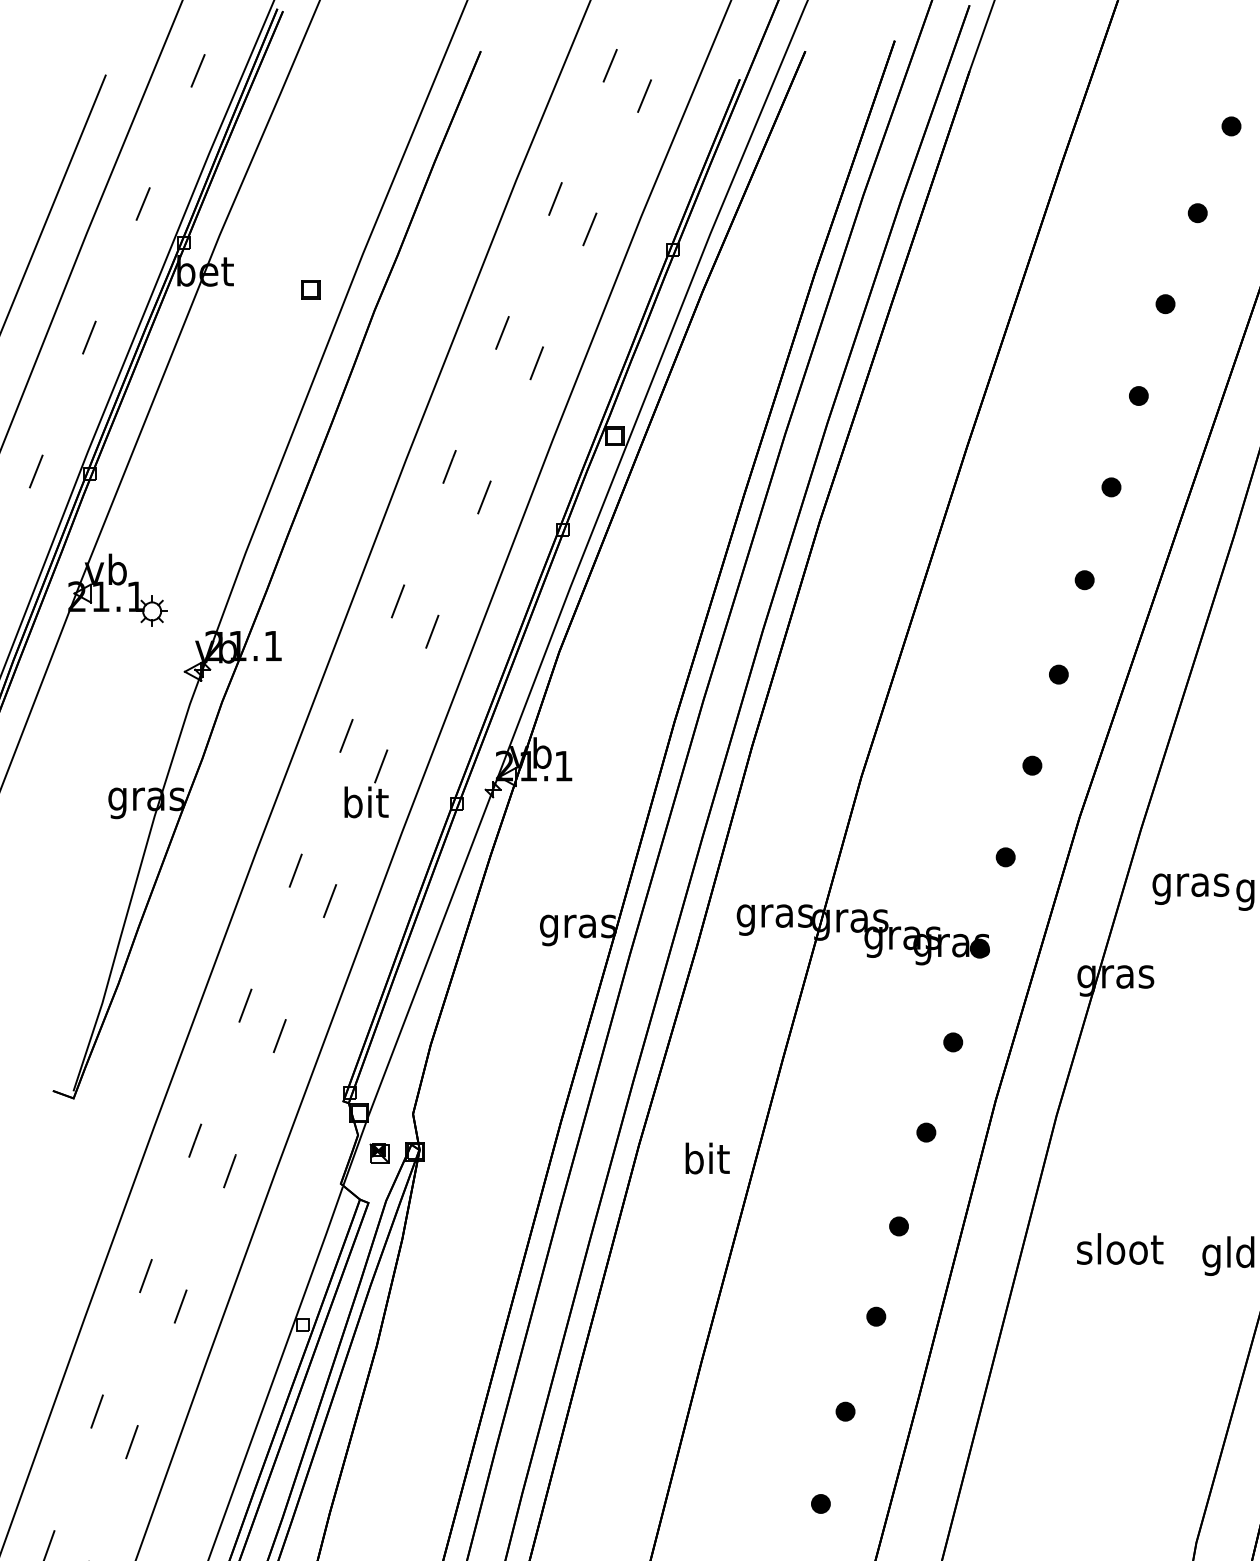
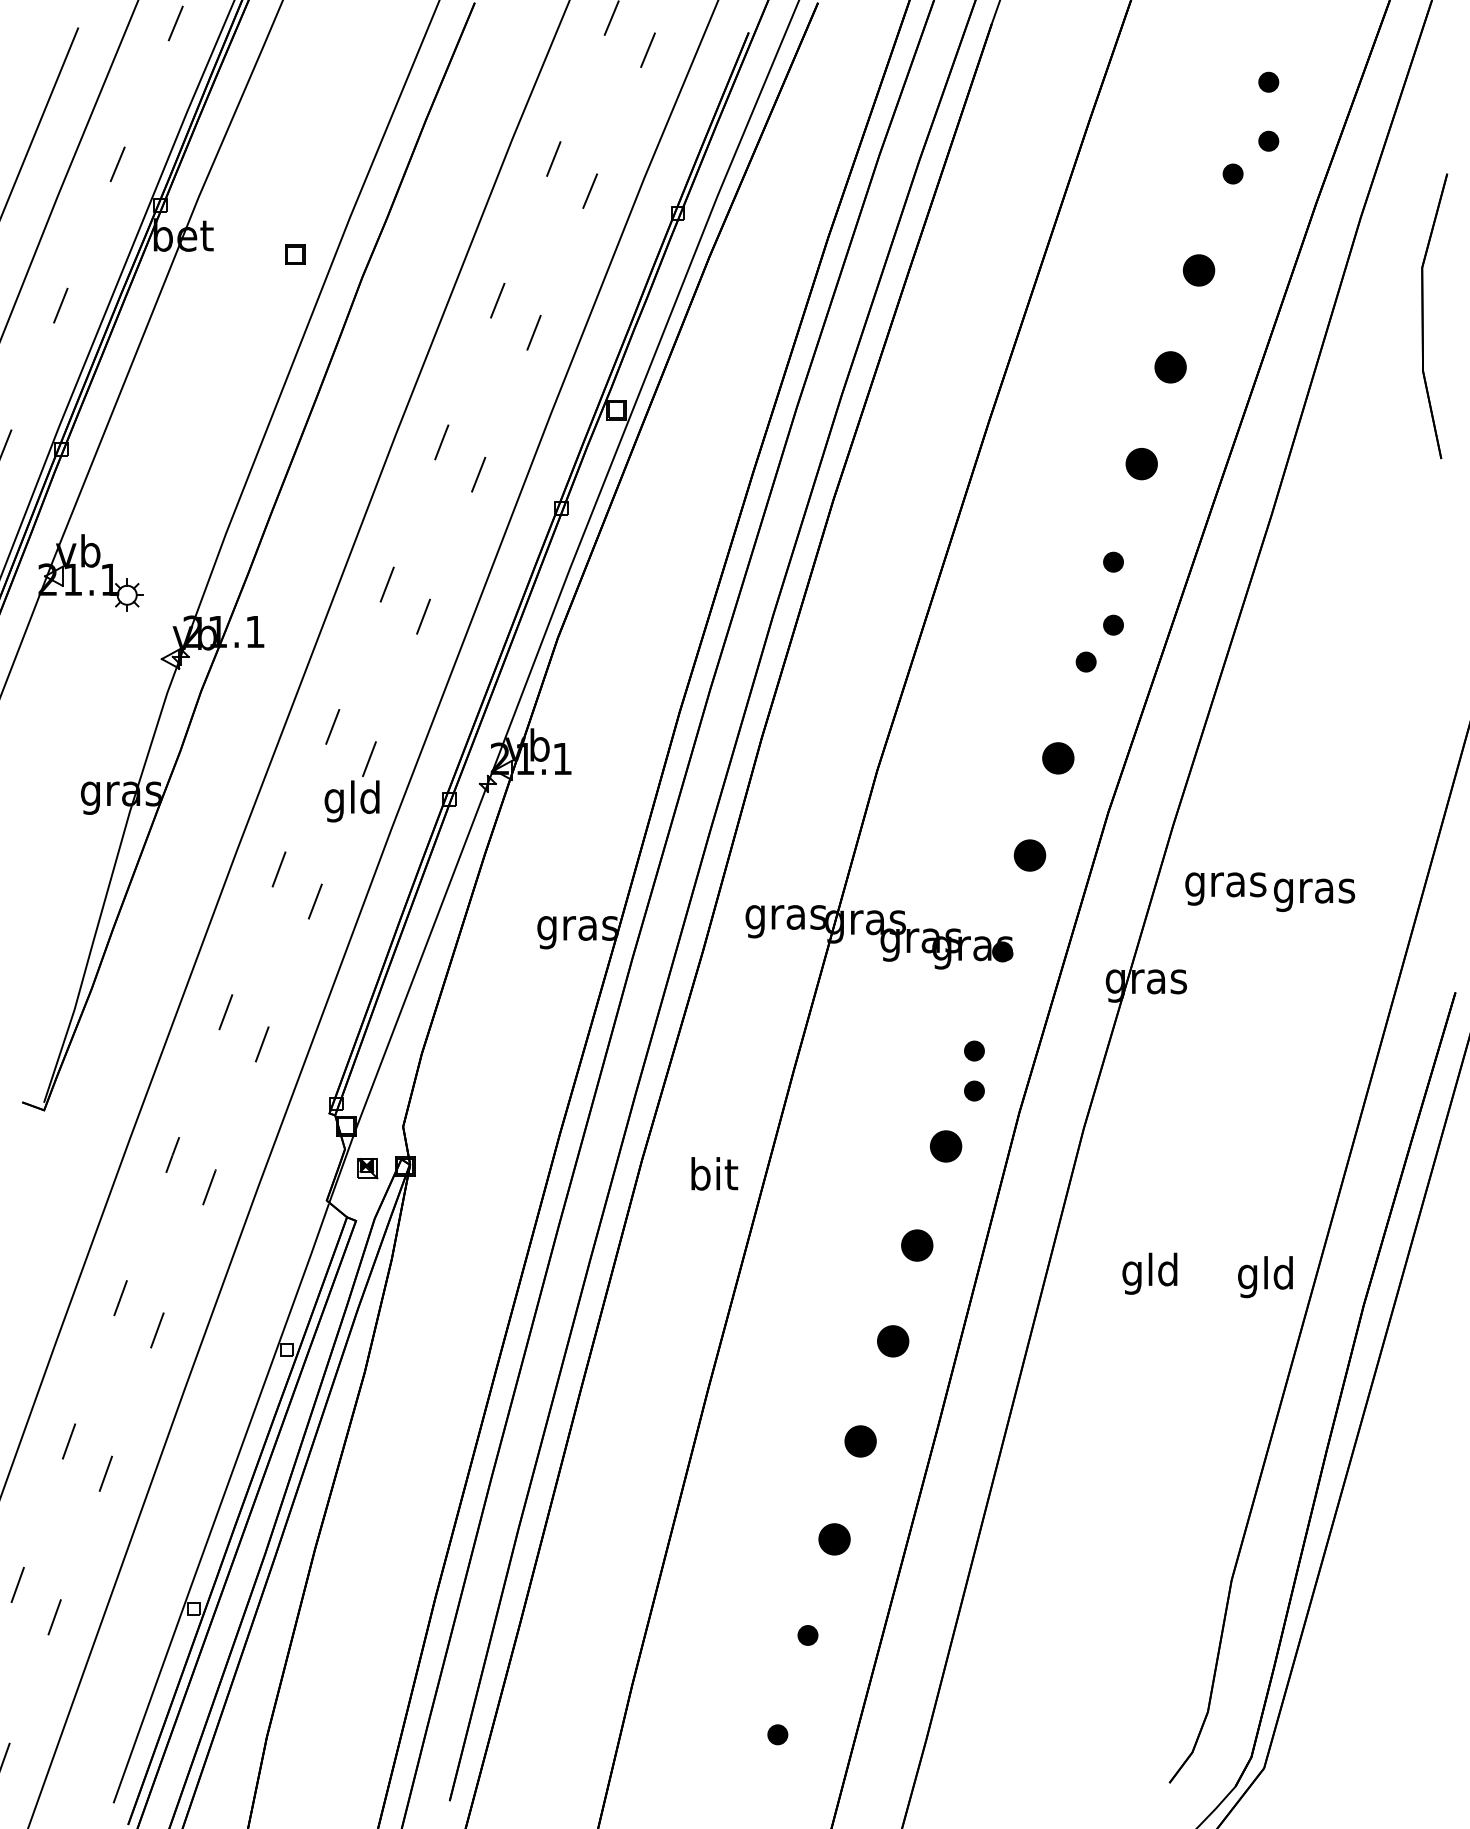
part: (1231, 181) -> (1268, 140), added
part: (1165, 303) -> (1198, 269), size x1.6
part: (1138, 396) -> (1170, 367), size x1.6
part: (1111, 486) -> (1141, 463), size x1.6
part: (1084, 639) -> (1113, 624), added
part: (1031, 765) -> (1057, 758), size x1.6
text: (364, 806) -> (351, 801), bit -> gld
part: (1005, 856) -> (1029, 854), size x1.6
part: (953, 1079) -> (974, 1090), added
part: (925, 1132) -> (945, 1146), size x1.6
part: (898, 1226) -> (916, 1245), size x1.6
text: (1119, 1252) -> (1150, 1273), sloot -> gld
part: (875, 1316) -> (892, 1340), size x1.6
part: (845, 1411) -> (860, 1441), size x1.6
part: (820, 1503) -> (834, 1538), size x1.6

